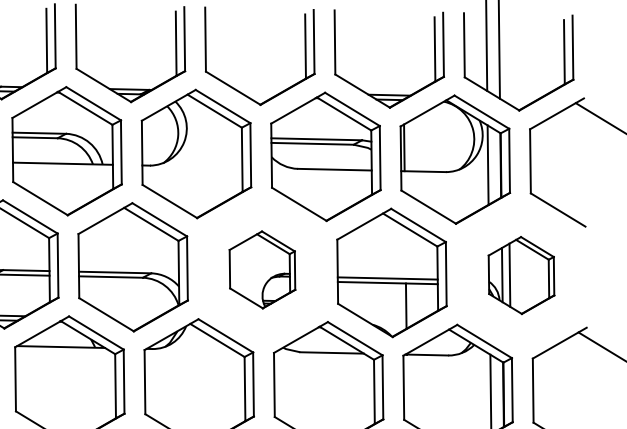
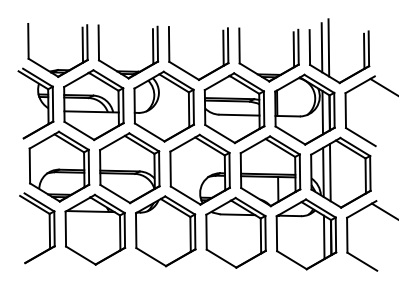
part: (261, 269) -> (199, 169), size x1.67
part: (520, 275) -> (340, 172), size x1.67

